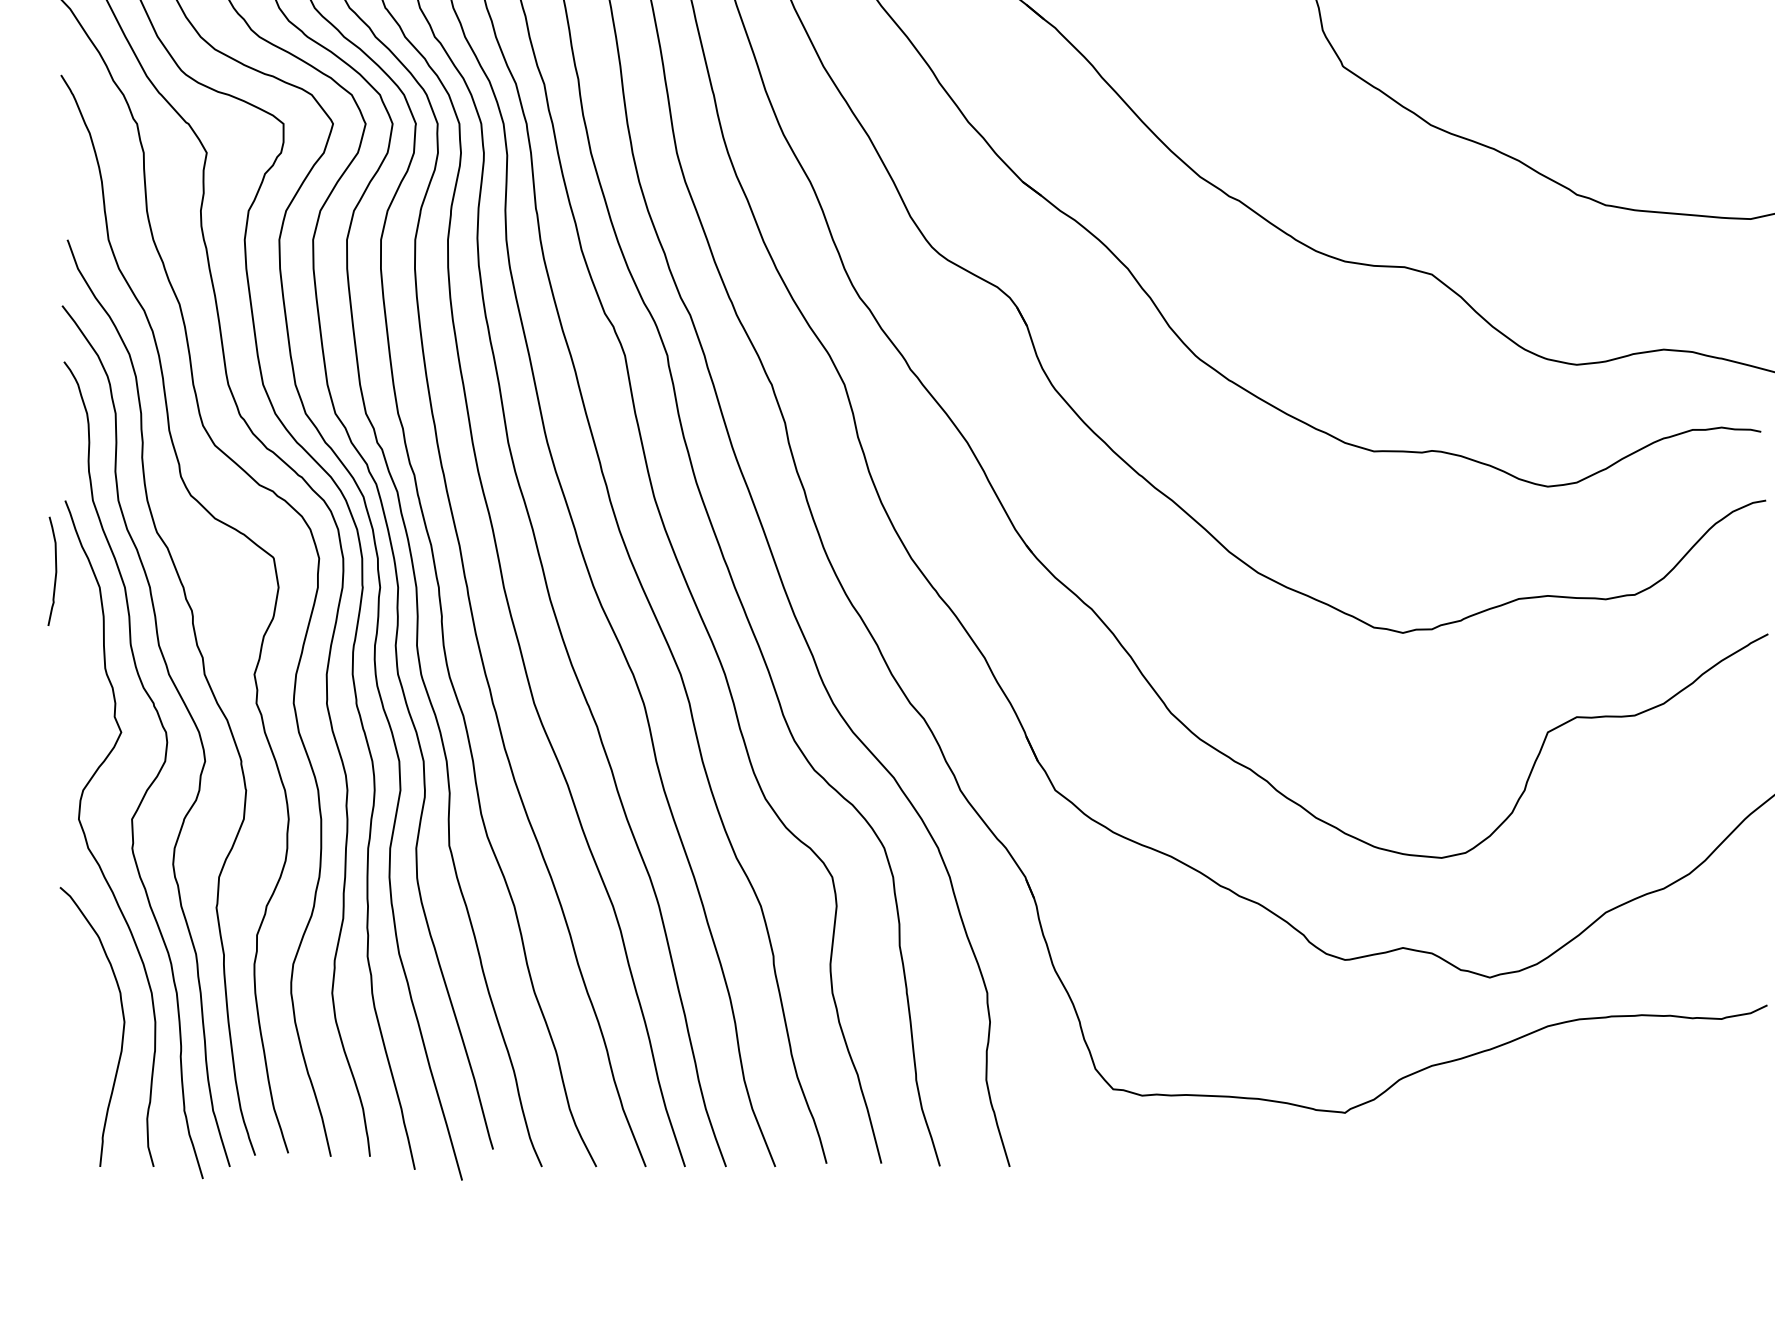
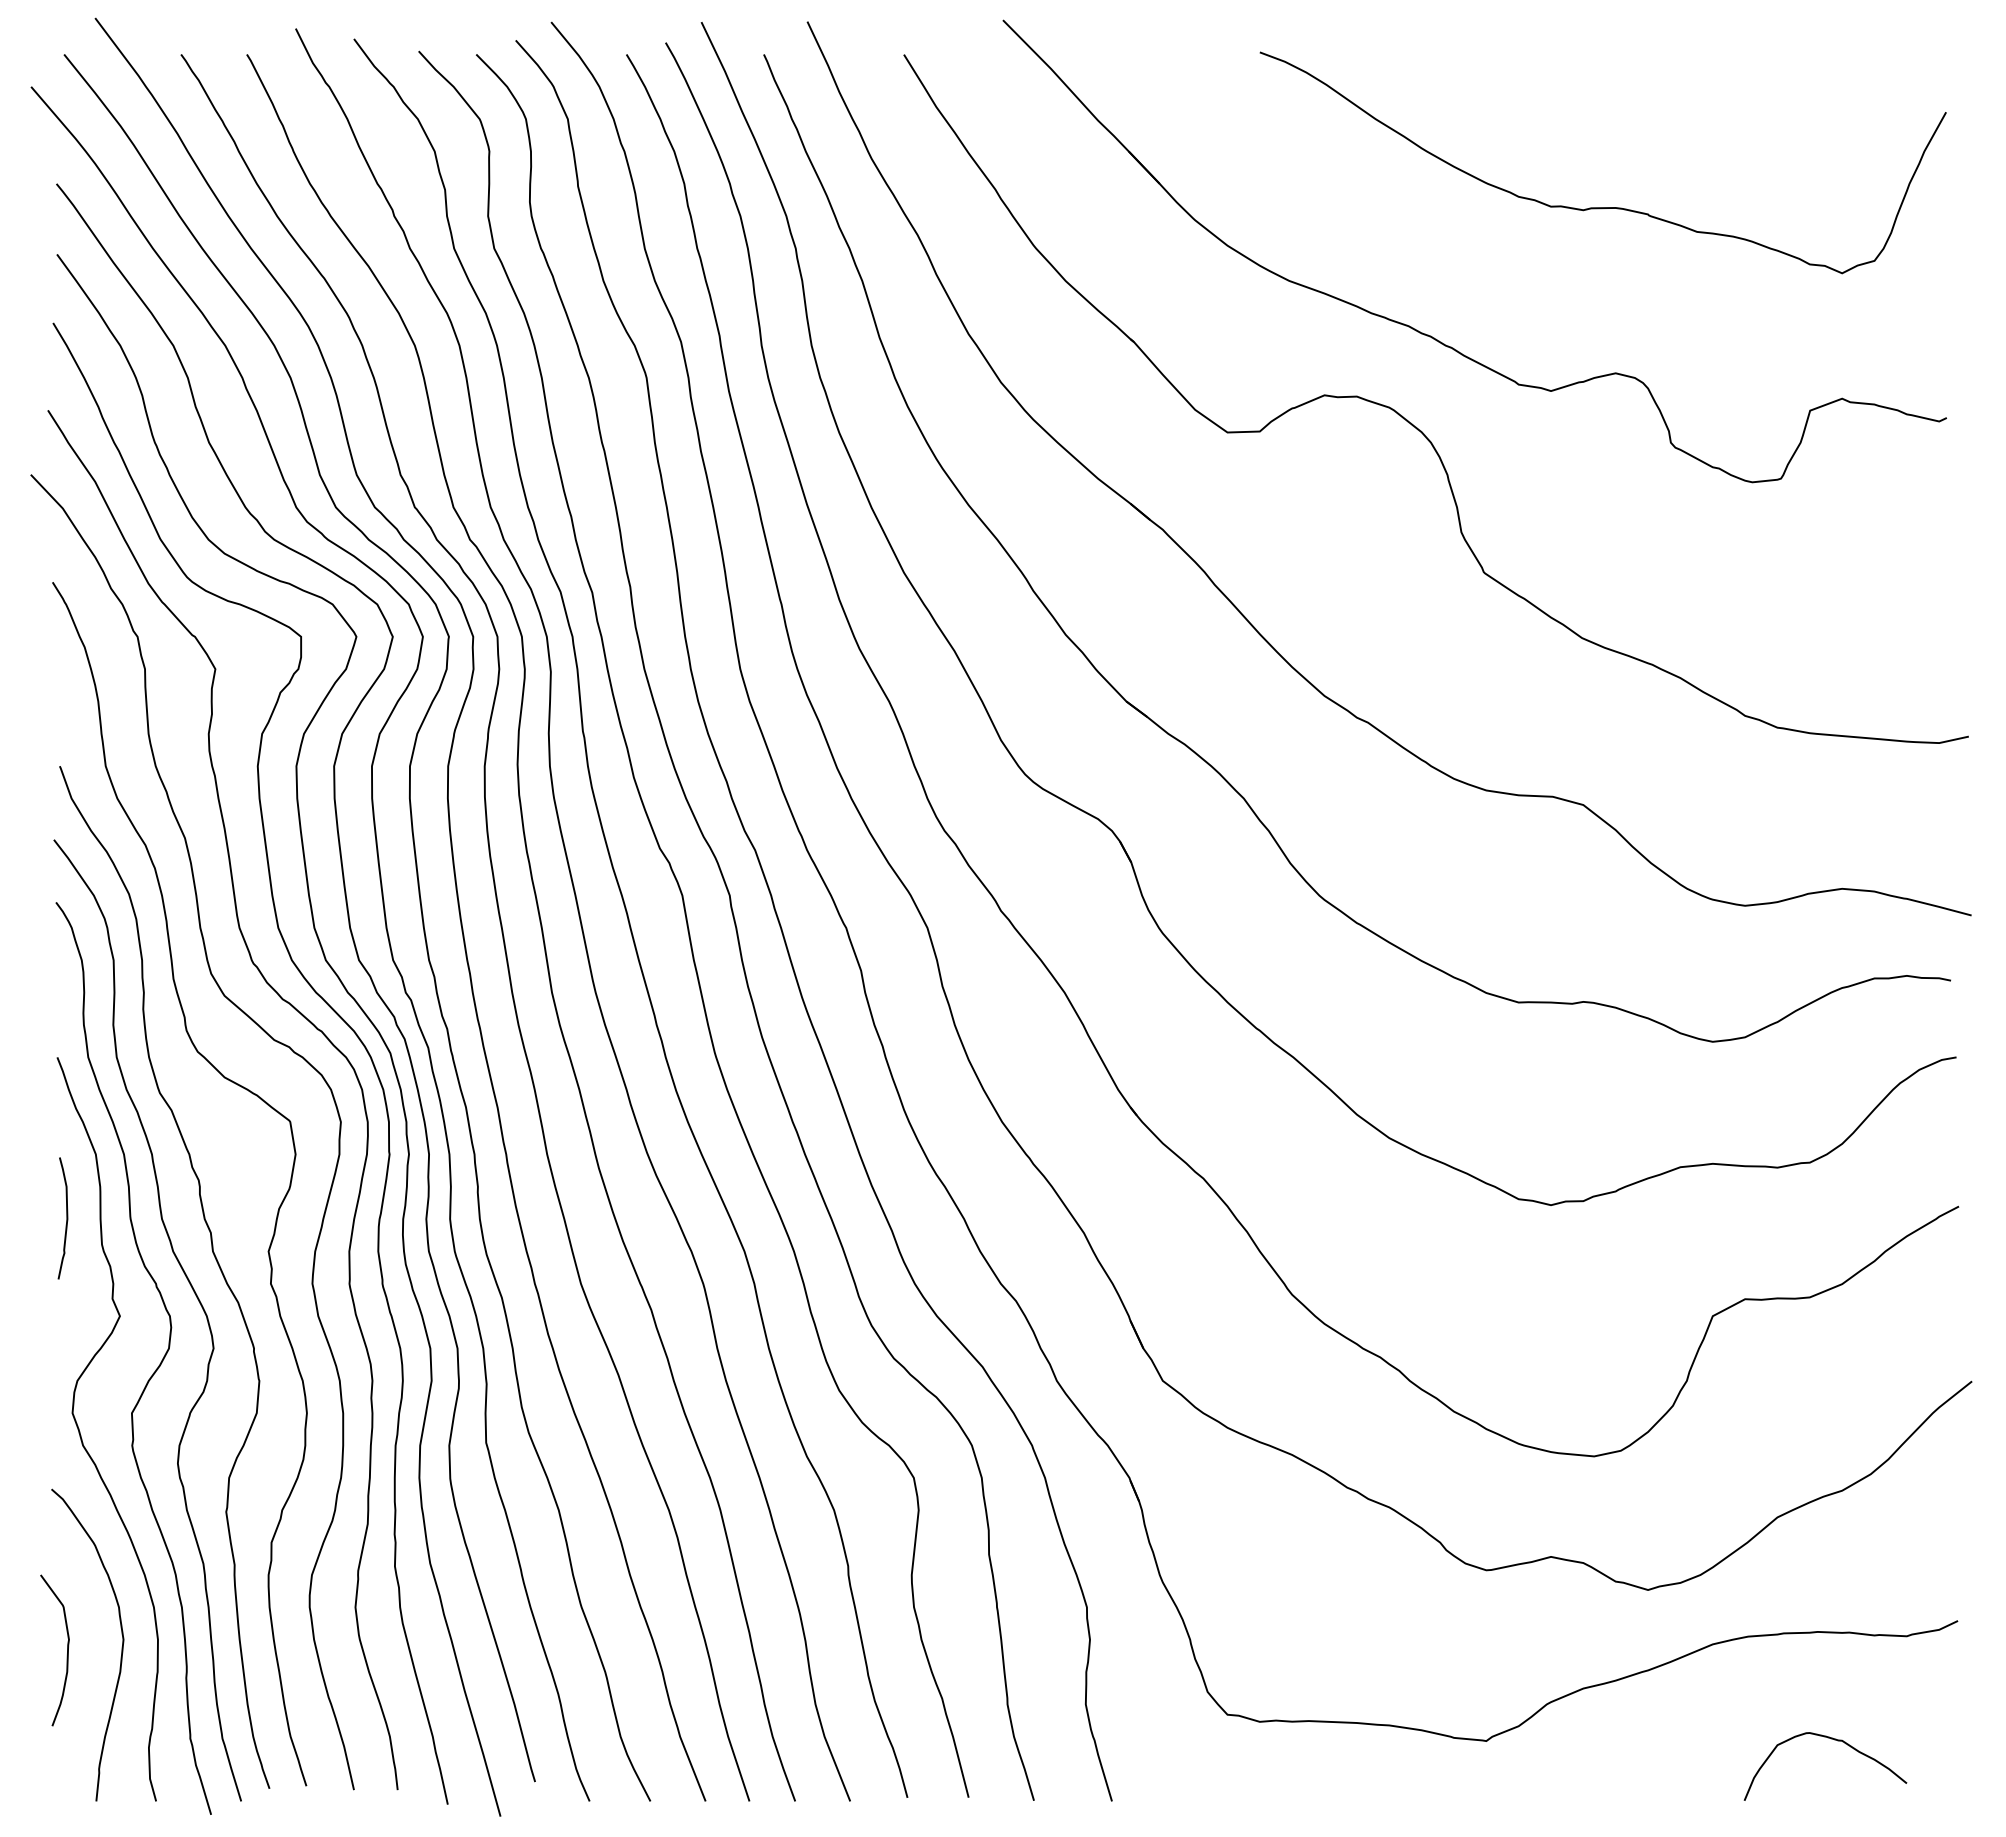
curve: (55, 571) -> (66, 1218), moved
curve: (74, 1031) -> (67, 1650), added
curve: (1656, 1112) -> (1834, 1740), added

